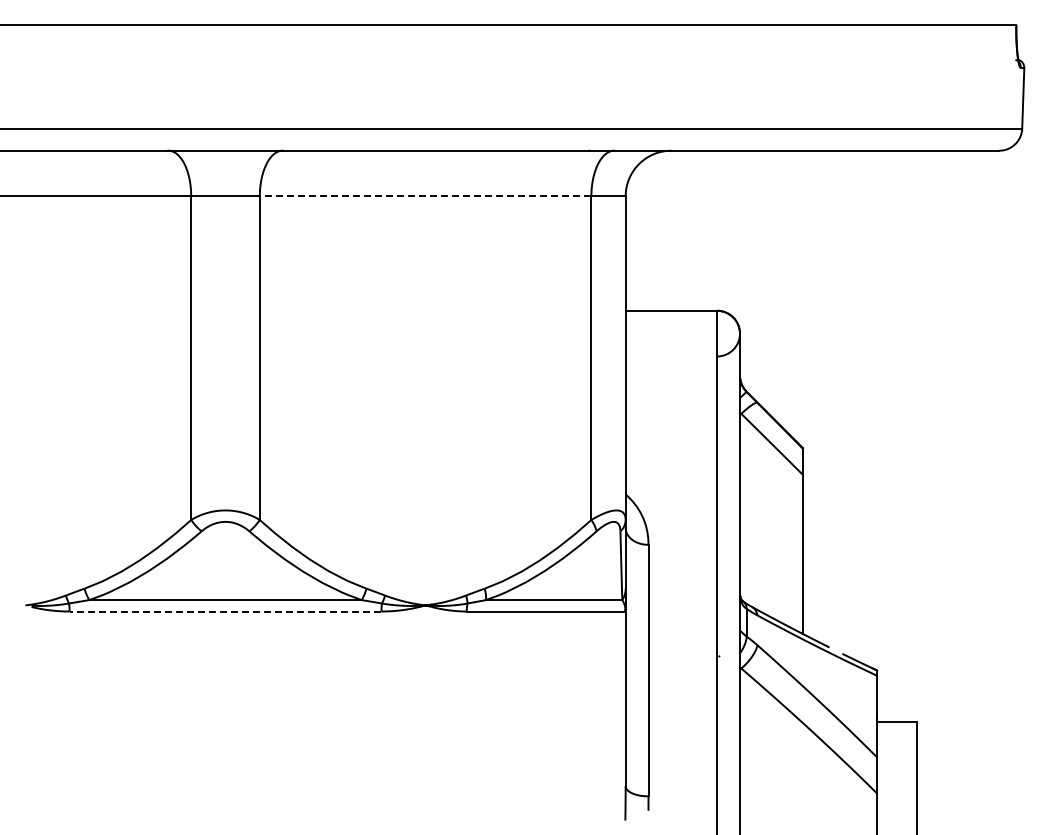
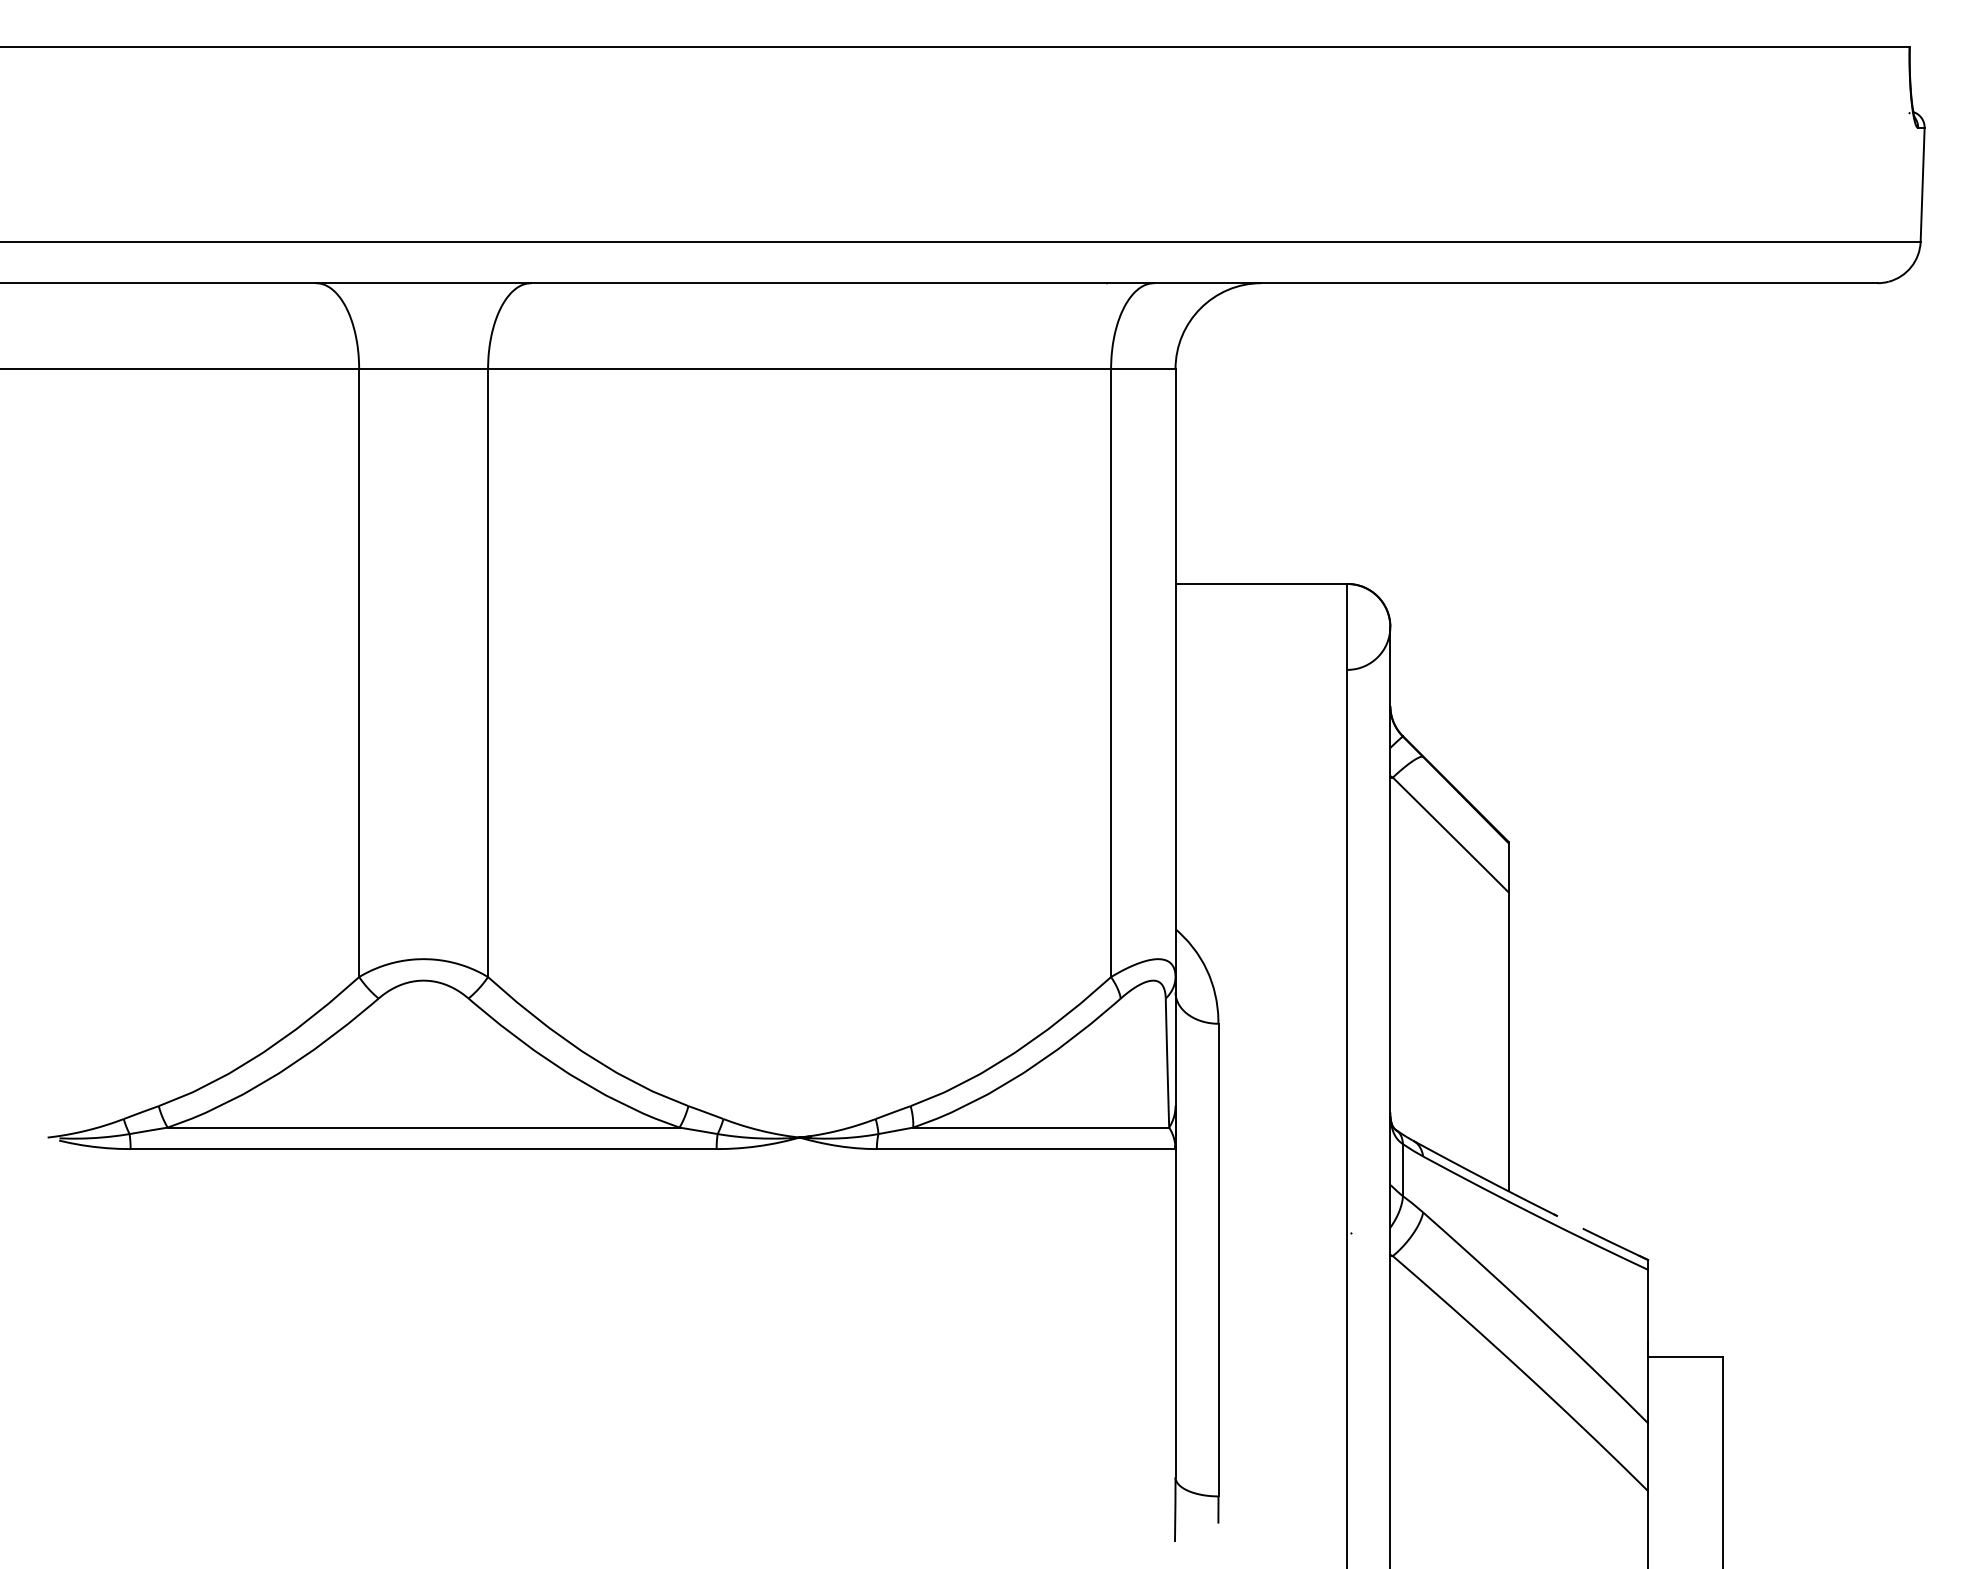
line: (425, 196) -> (799, 369), dashed -> solid
line: (225, 611) -> (423, 1149), dashed -> solid

